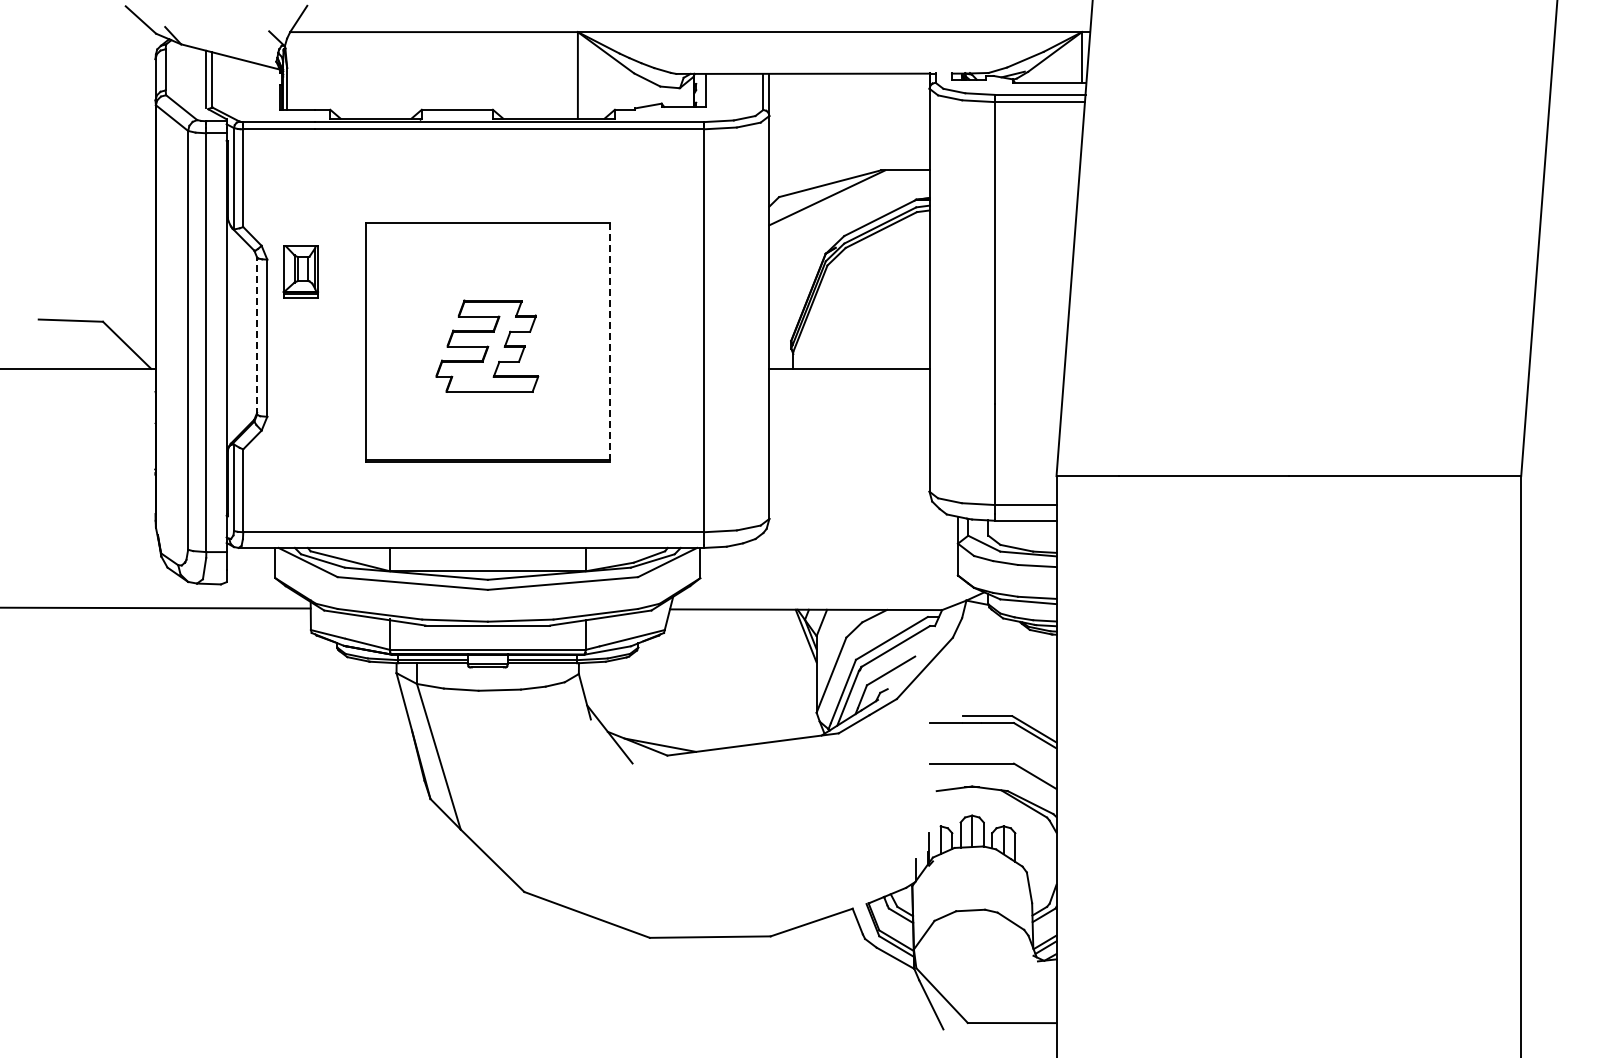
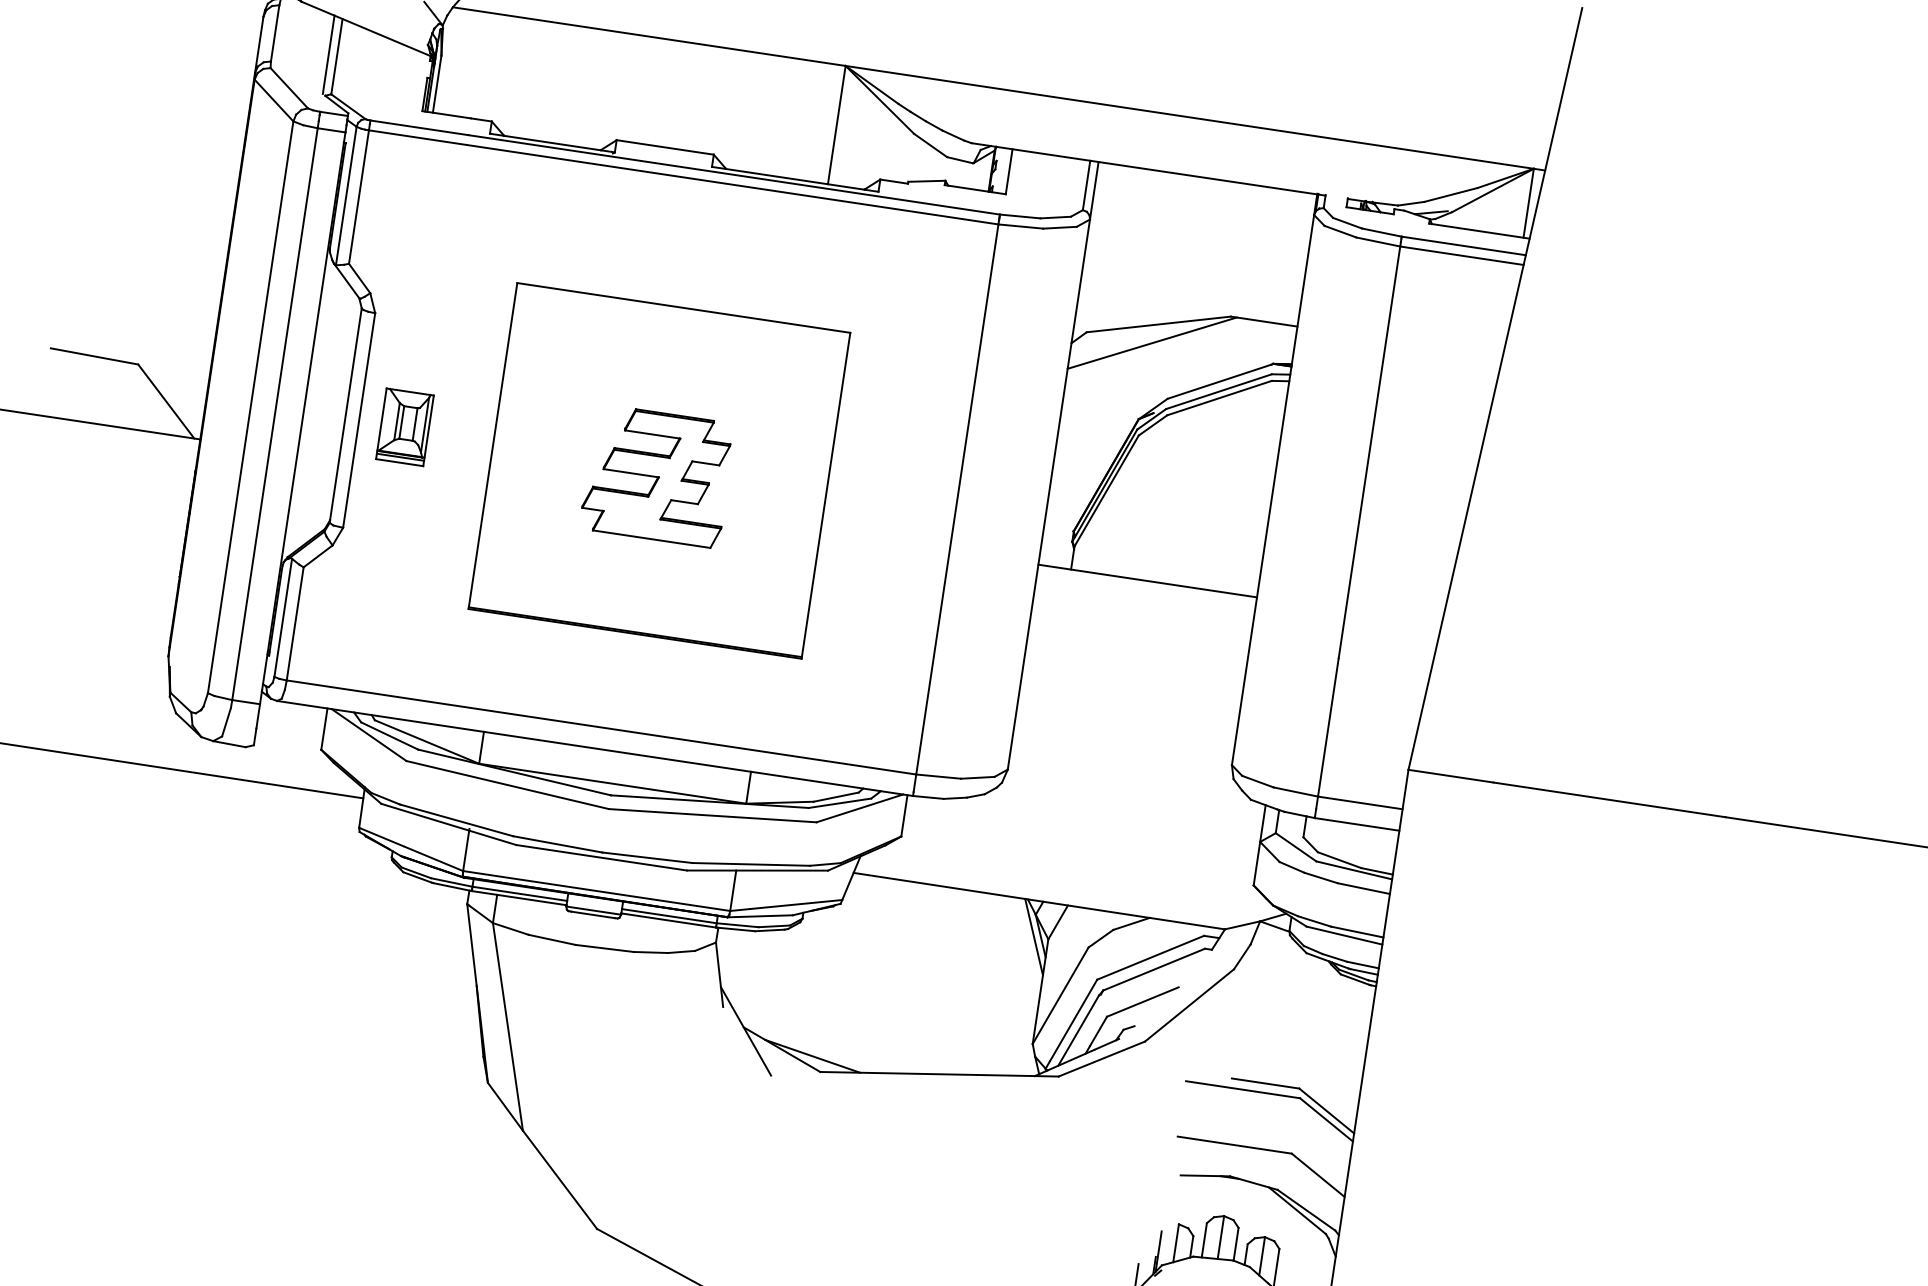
part: (300, 271) -> (404, 426), moved
line: (257, 336) -> (346, 416), dashed -> solid
line: (609, 342) -> (825, 496), dashed -> solid

